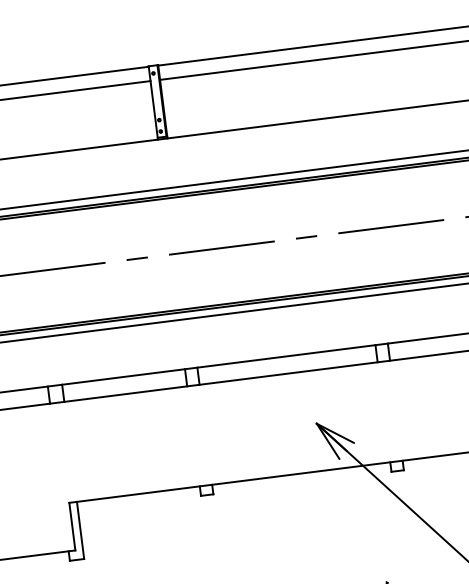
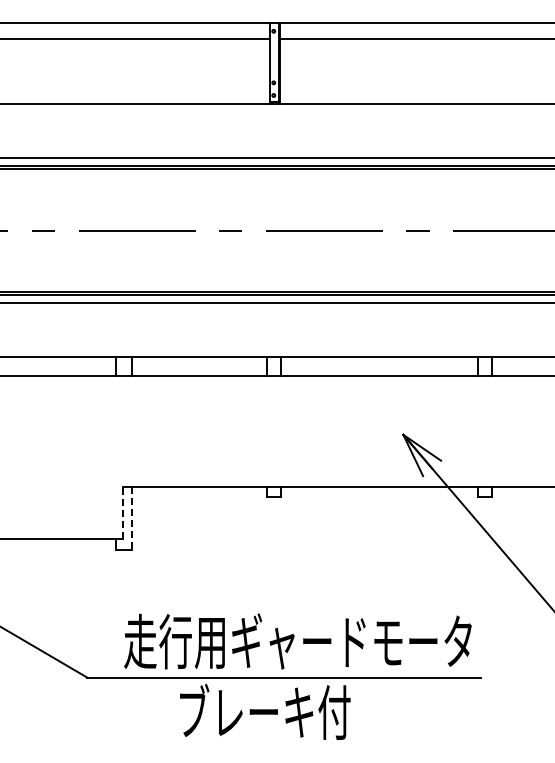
line: (72, 526) -> (123, 512), solid -> dashed
line: (80, 530) -> (131, 518), solid -> dashed

